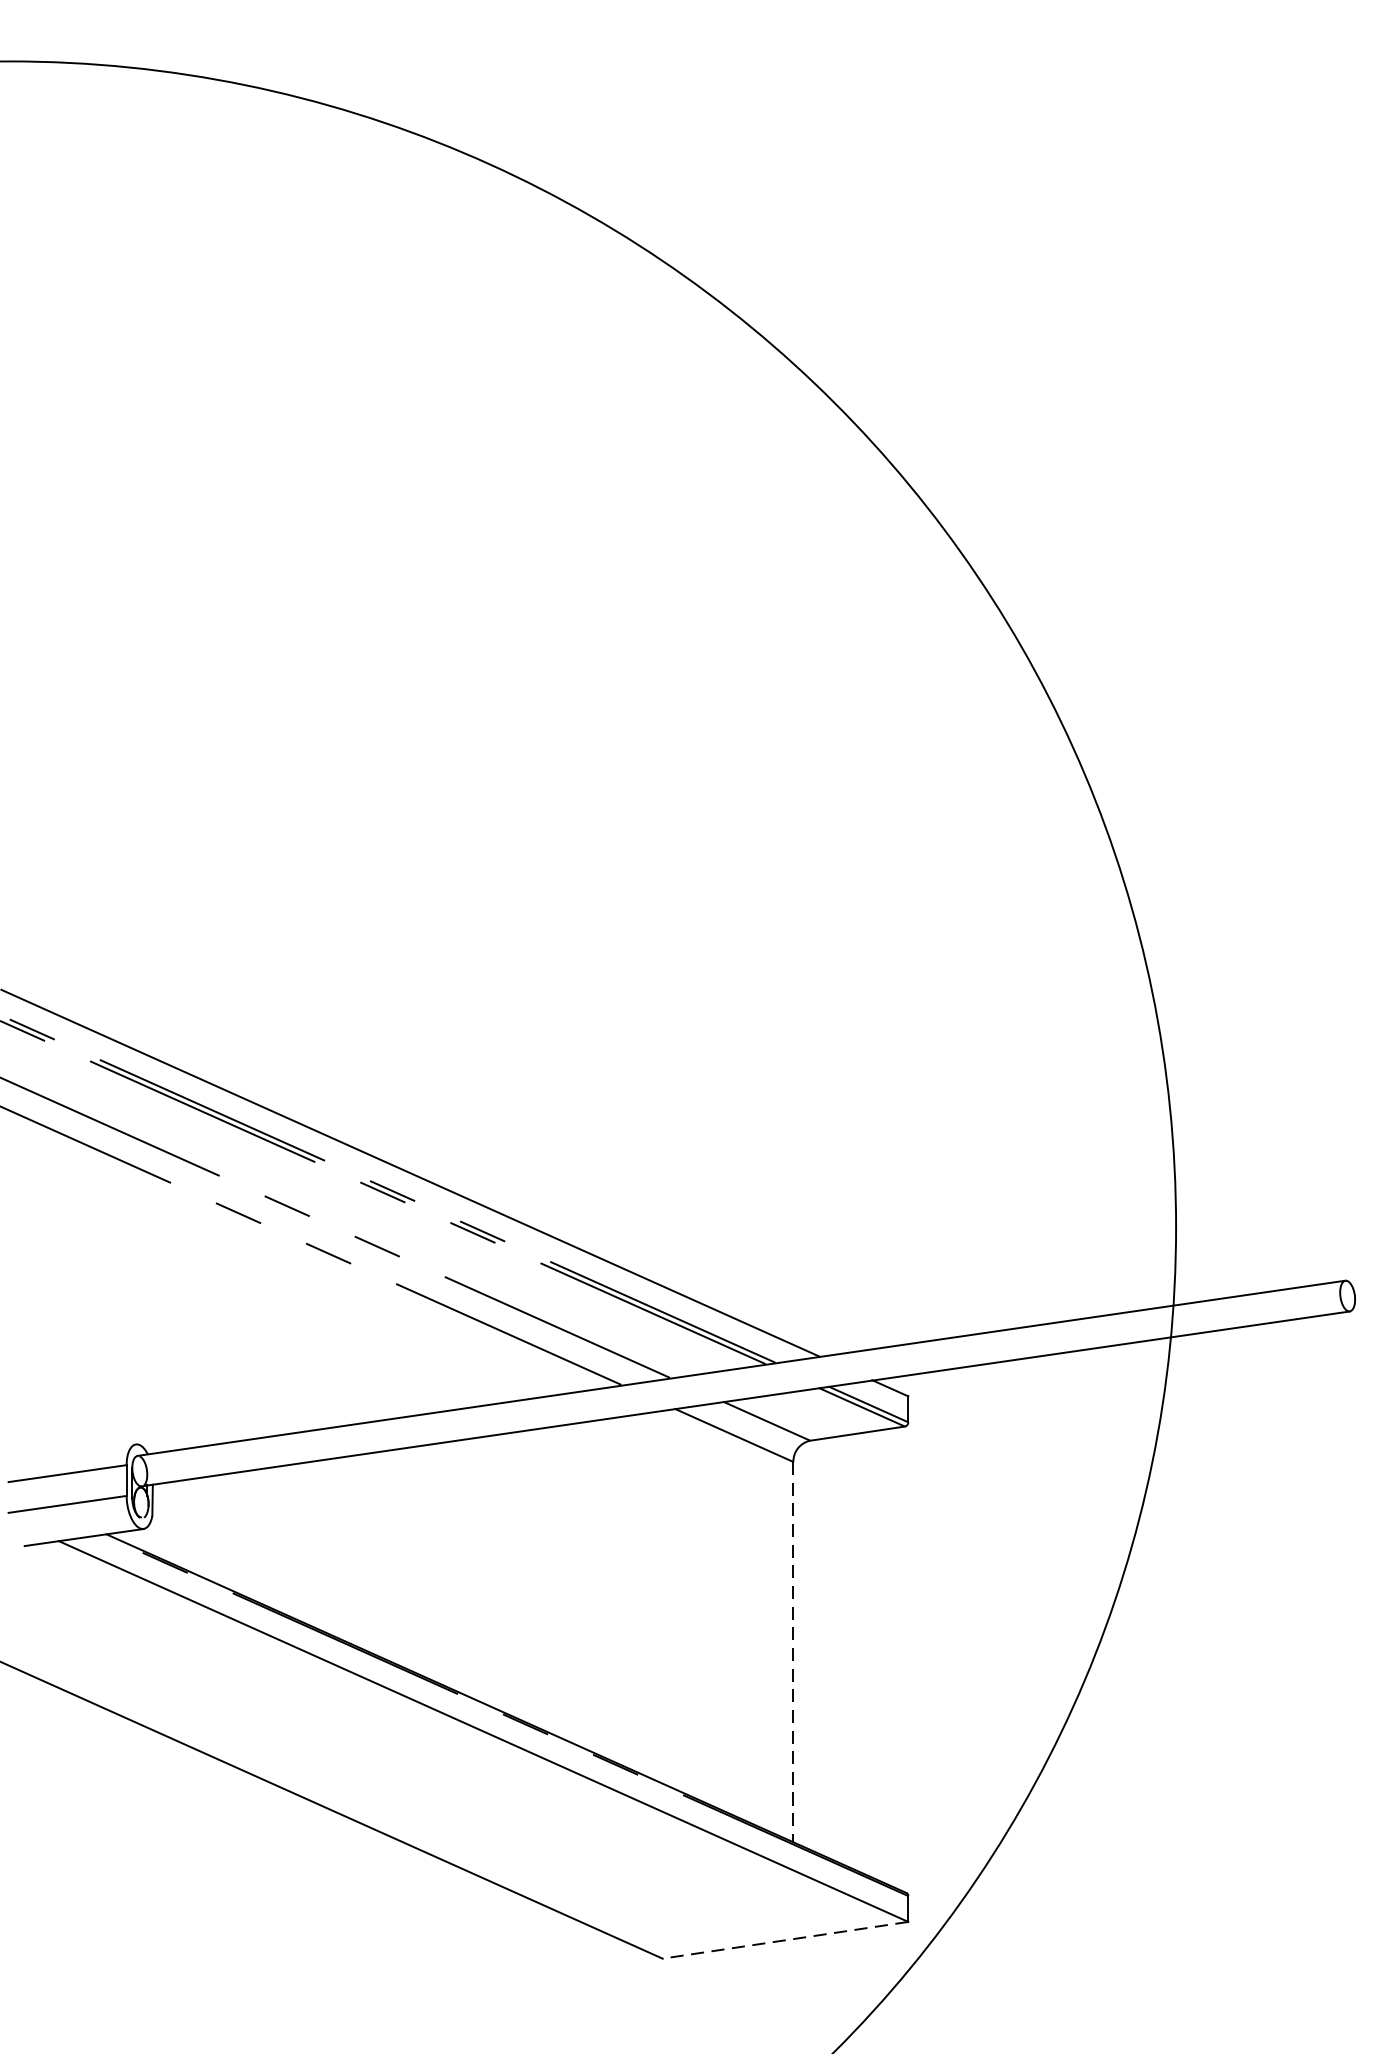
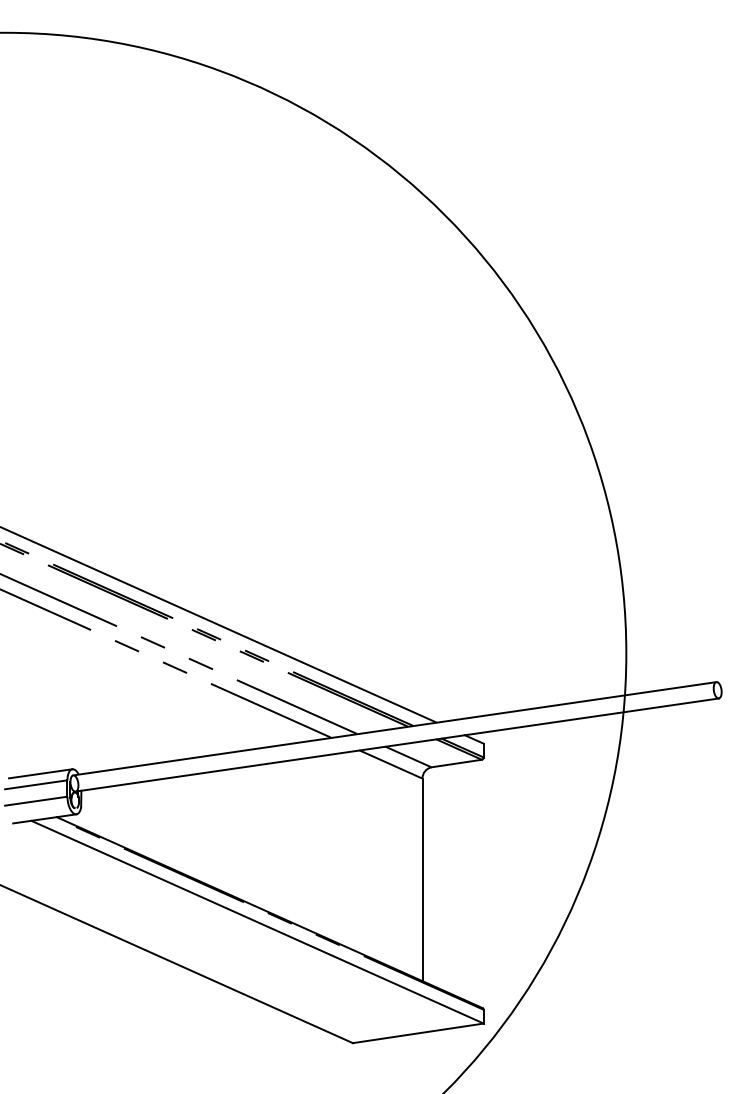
line: (76, 1452) -> (40, 773), added
line: (793, 1653) -> (422, 880), dashed -> solid
line: (783, 1940) -> (417, 1033), dashed -> solid

